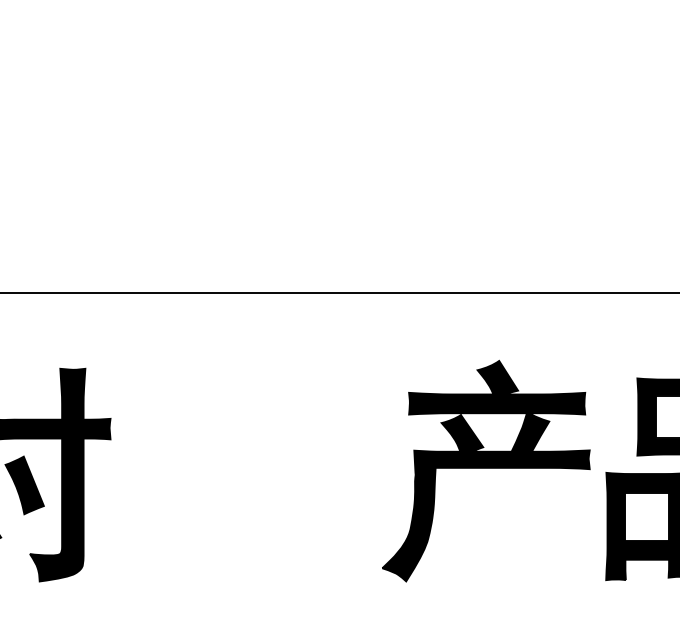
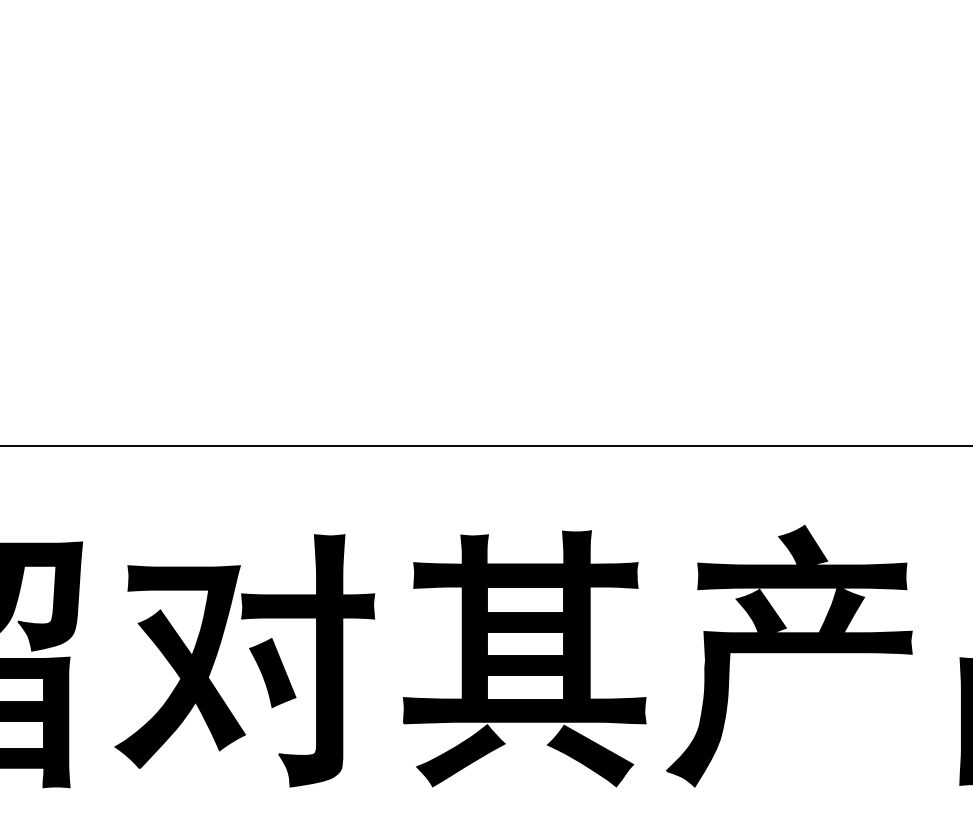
part: (486, 470) -> (789, 655), moved
part: (237, 473) -> (524, 658), added

